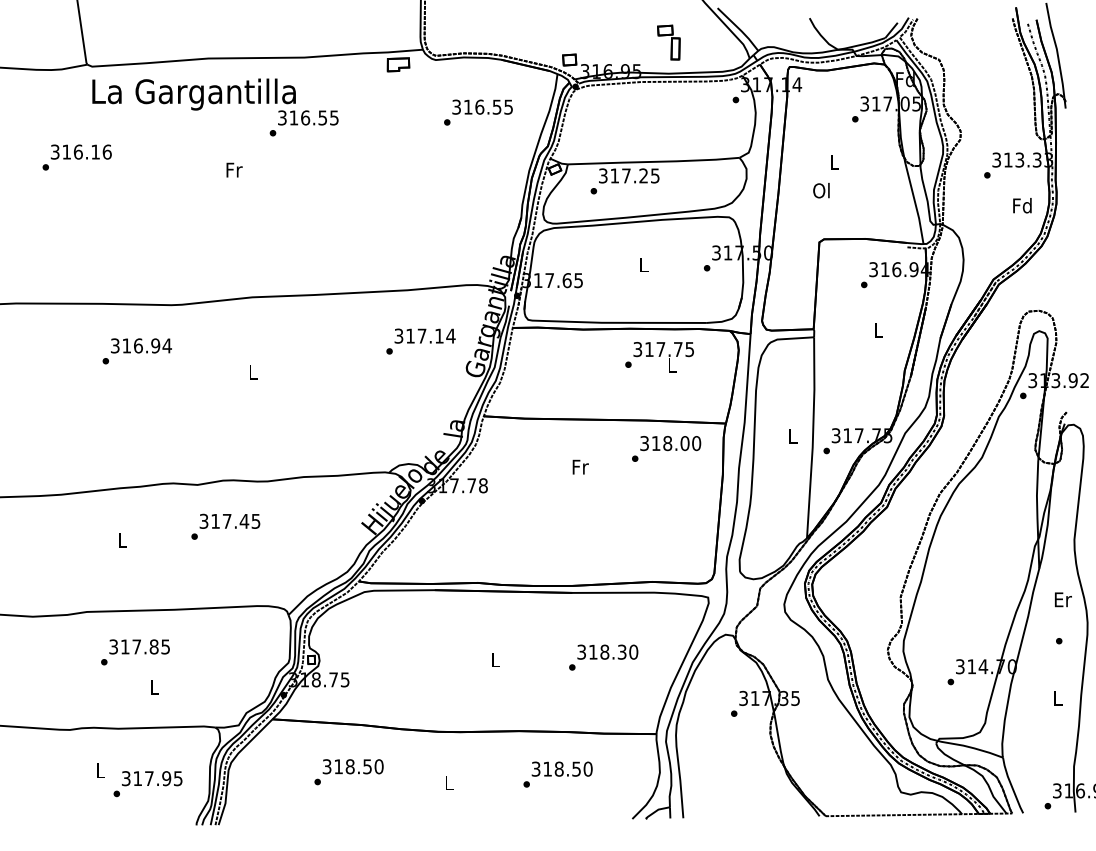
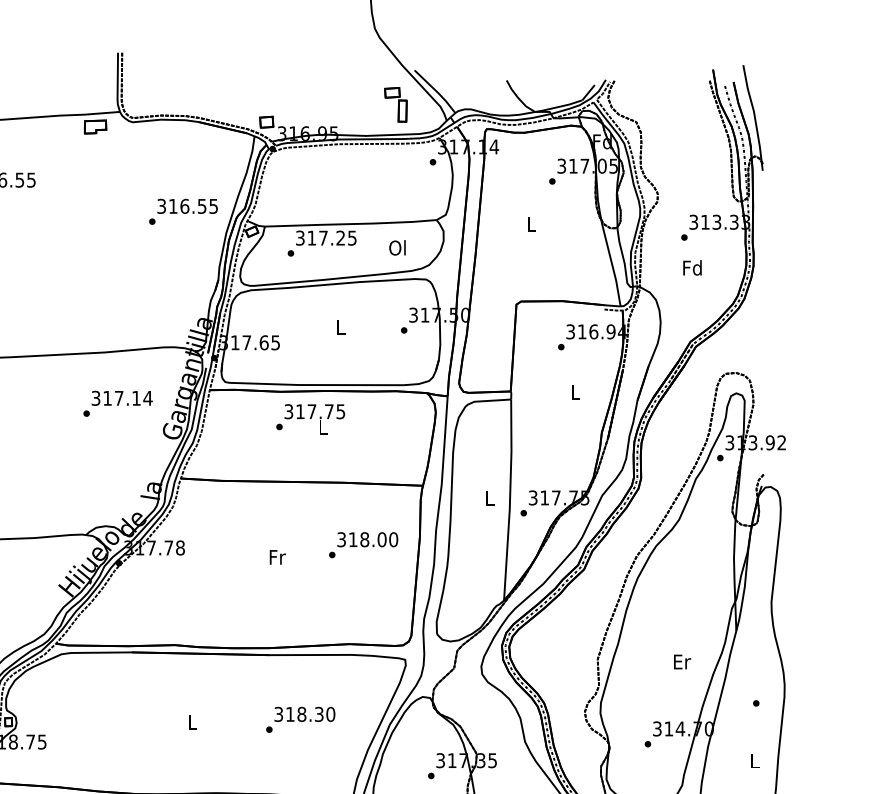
part: (668, 42) -> (395, 104), moved
text: (478, 112) -> (183, 211), moved
text: (821, 190) -> (397, 247), moved
text: (1022, 205) -> (692, 267), moved
text: (659, 357) -> (310, 419), moved
text: (666, 448) -> (363, 544), moved
text: (580, 466) -> (277, 556), moved
text: (1063, 599) -> (682, 661), moved

